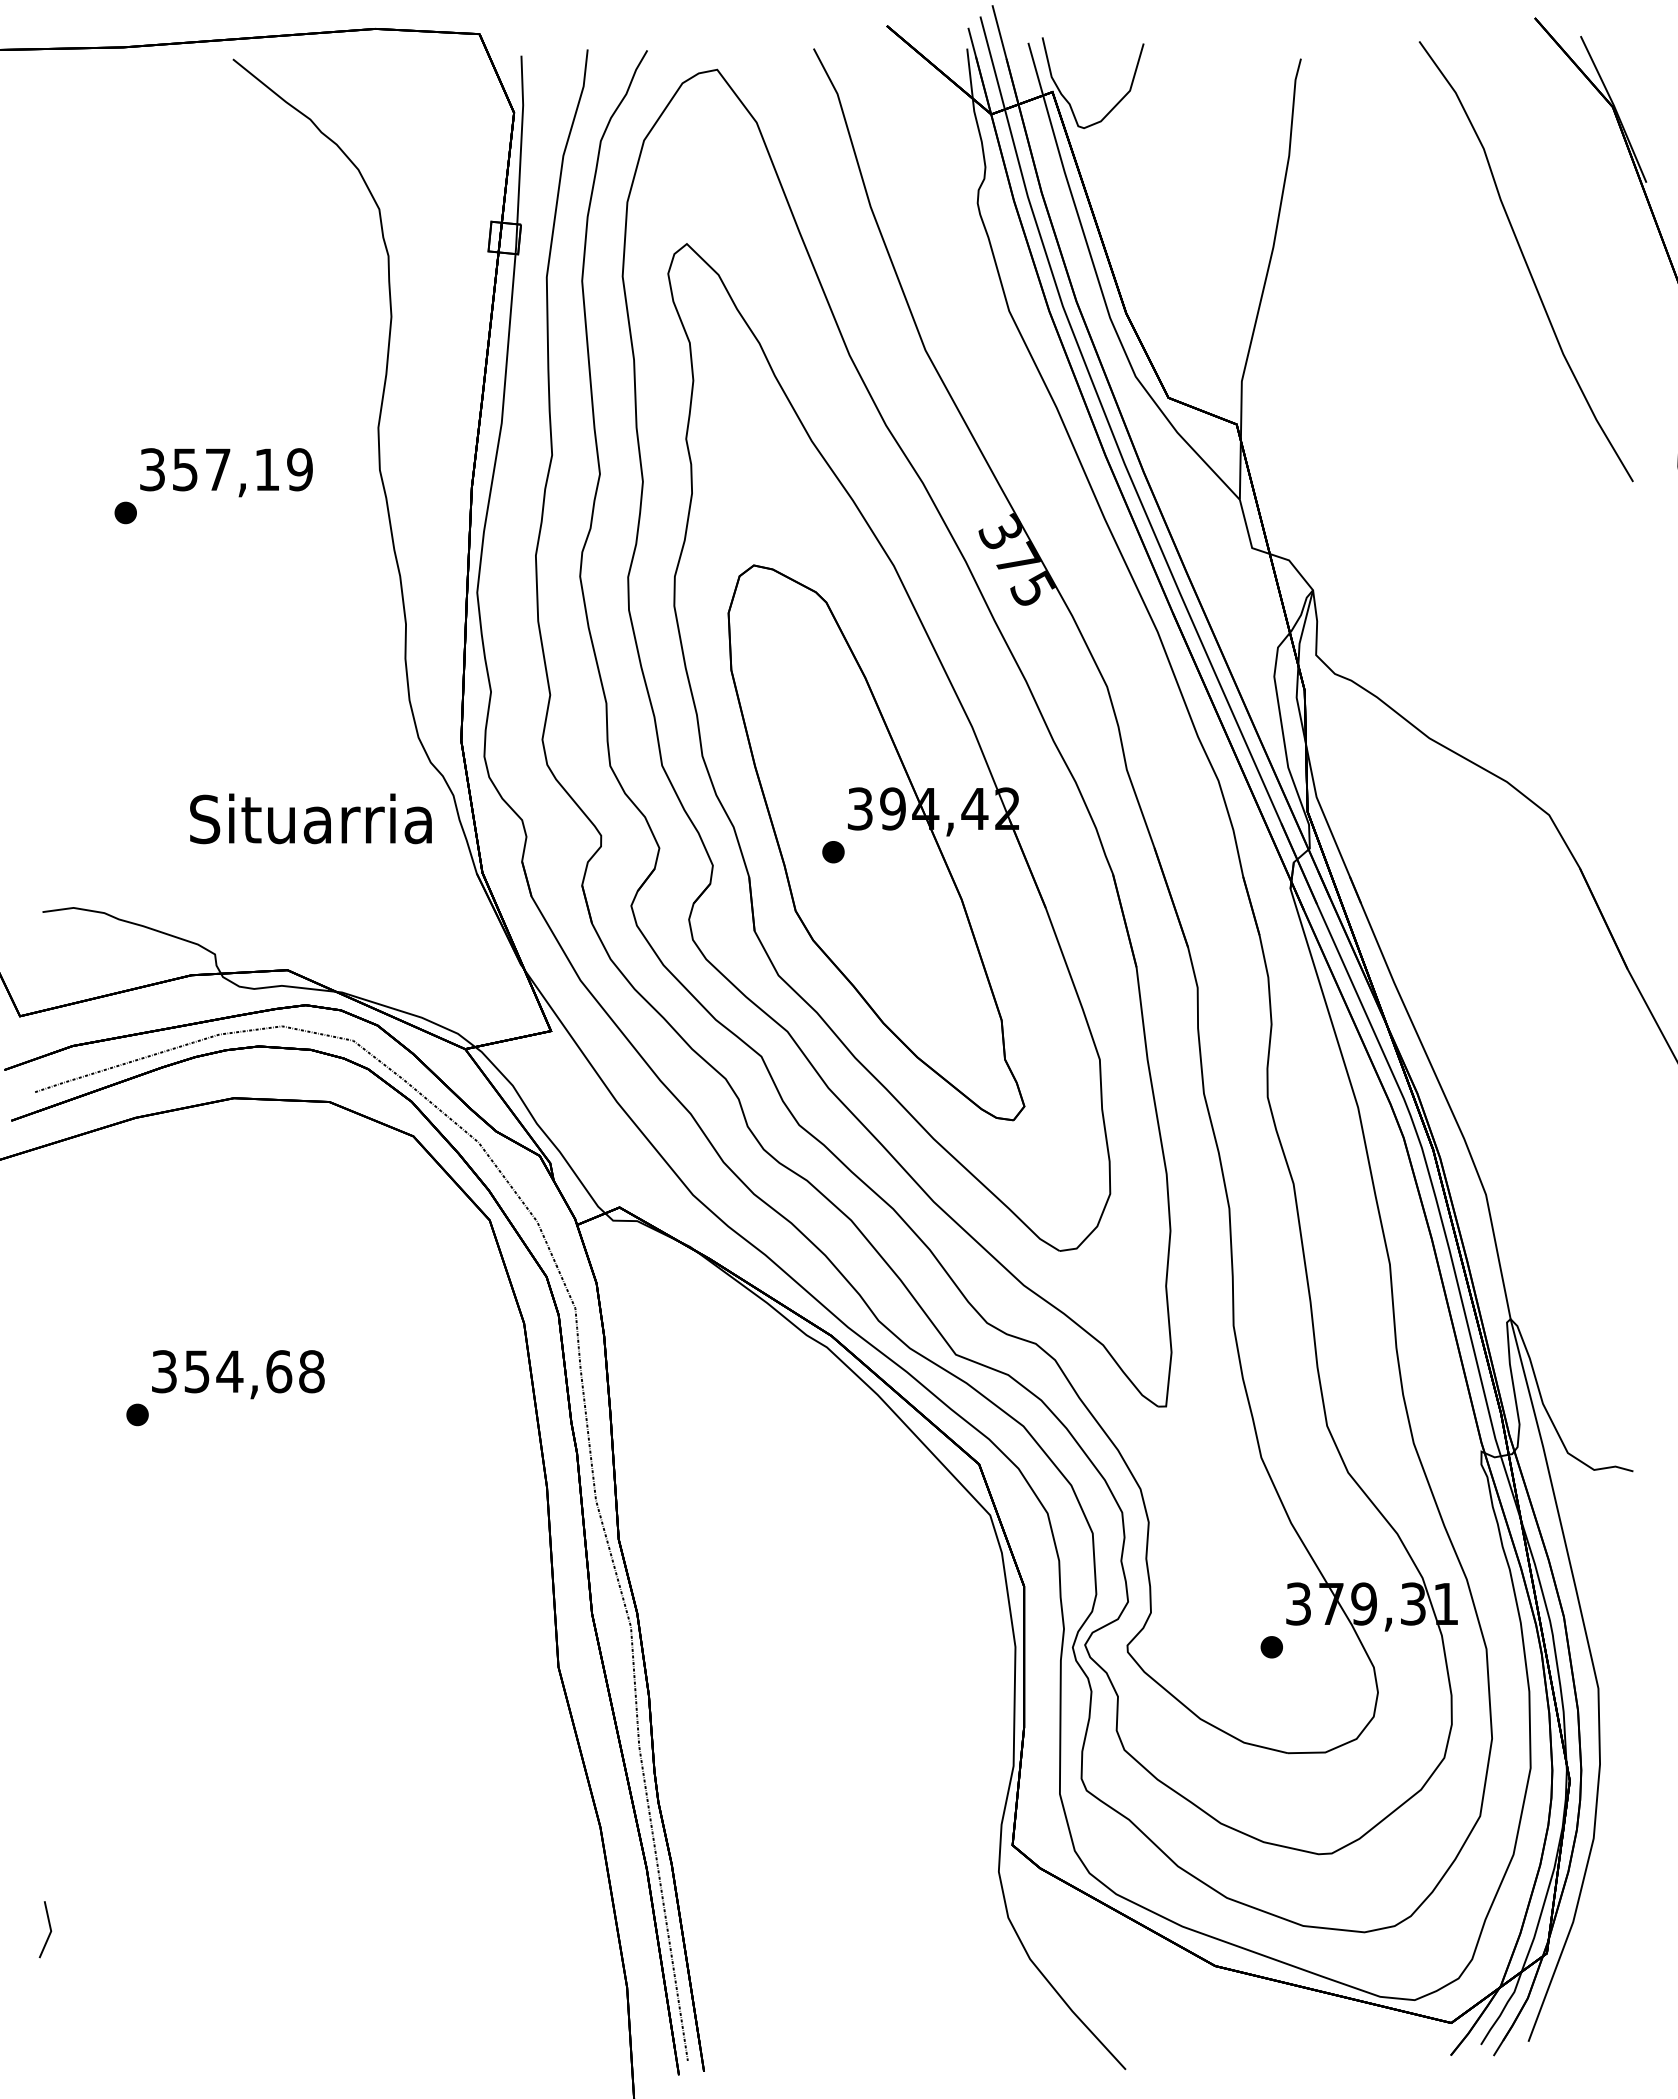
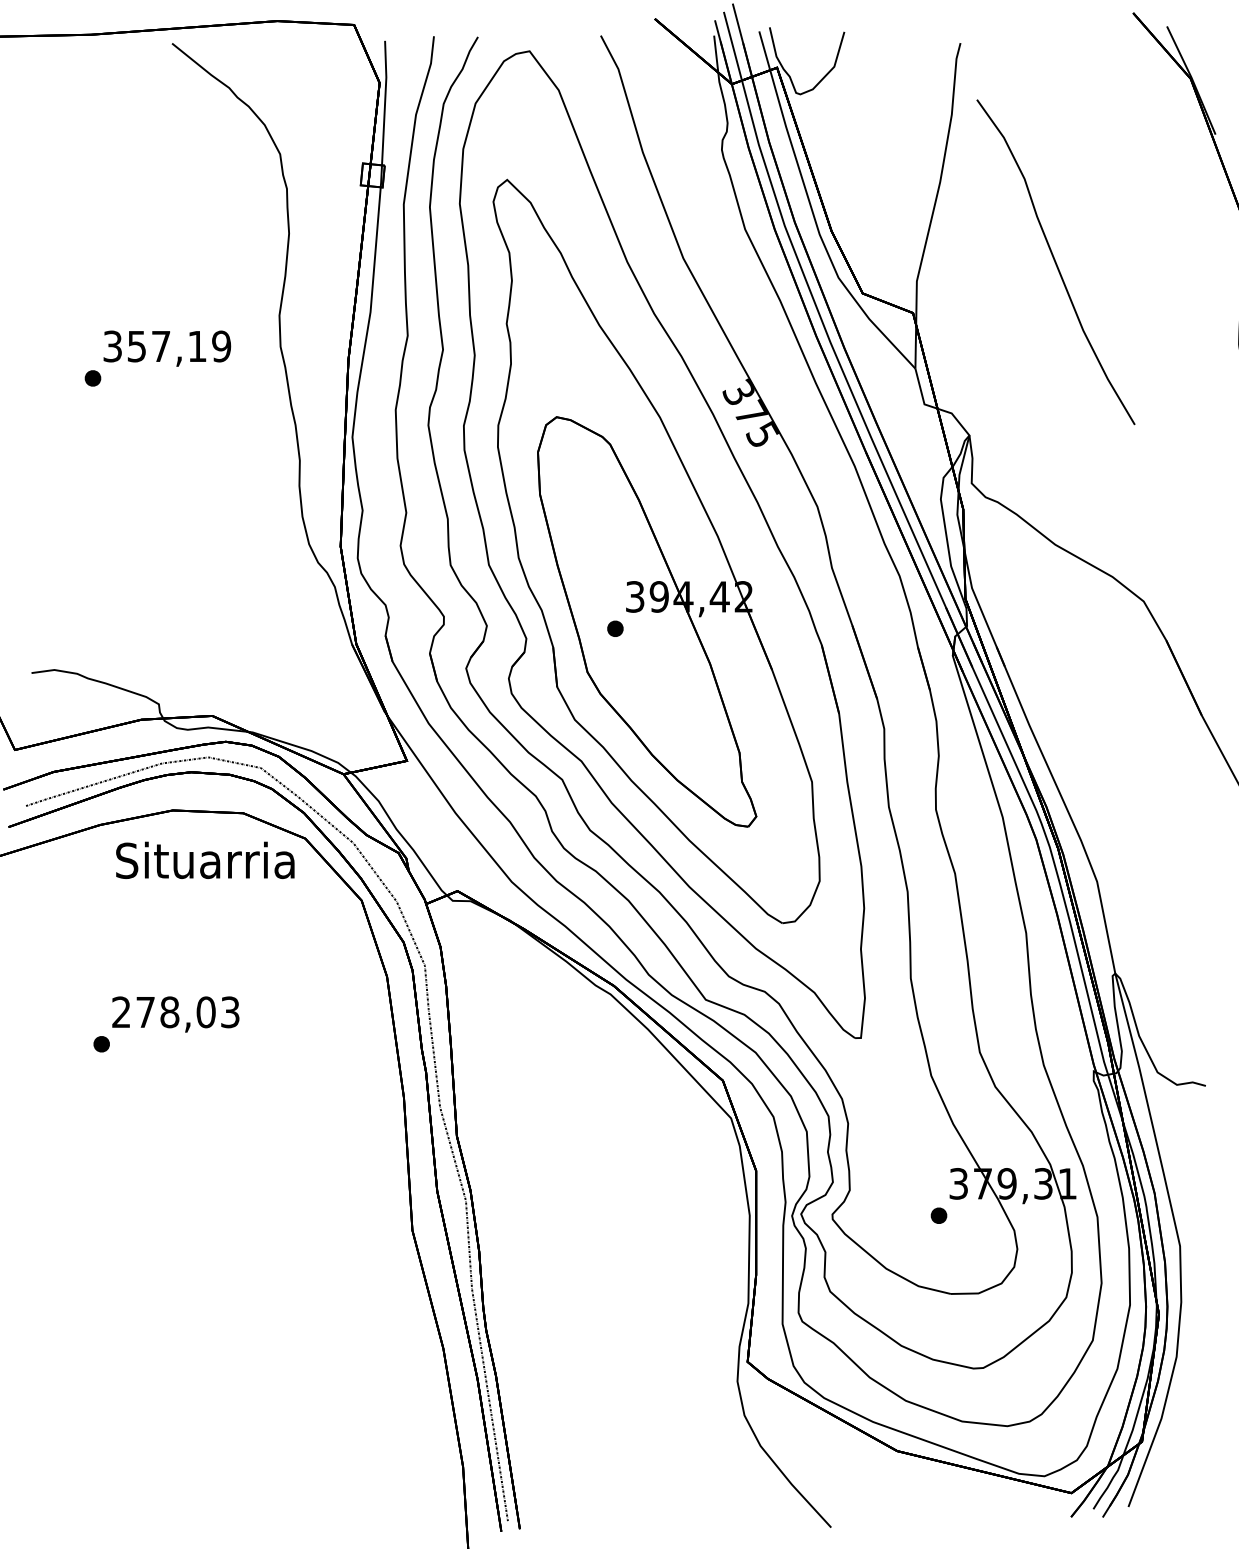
curve: (1525, 261) -> (1055, 262), moved
text: (310, 818) -> (205, 860), moved
text: (237, 1371) -> (175, 1012), 354,68 -> 278,03
line: (49, 1929) -> (36, 1424), removed

